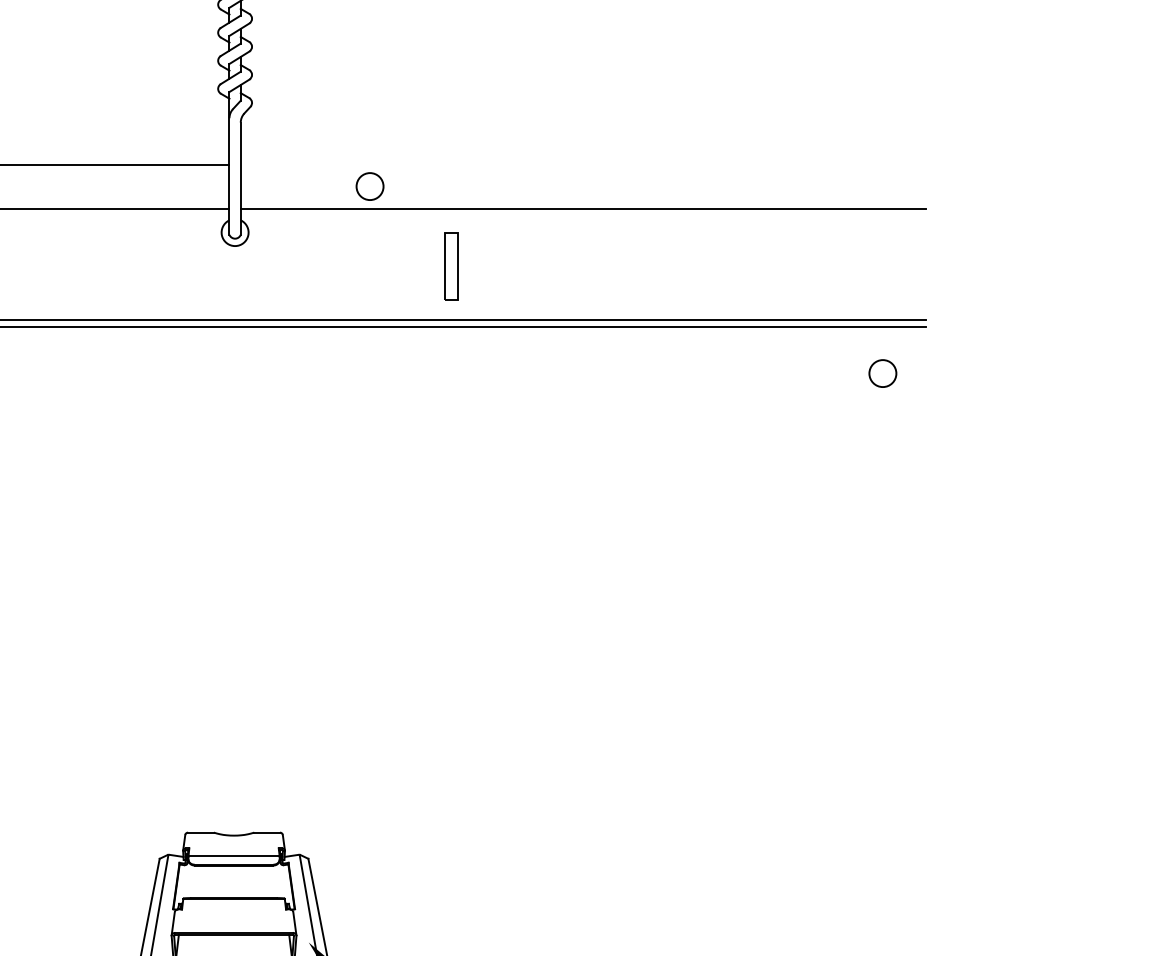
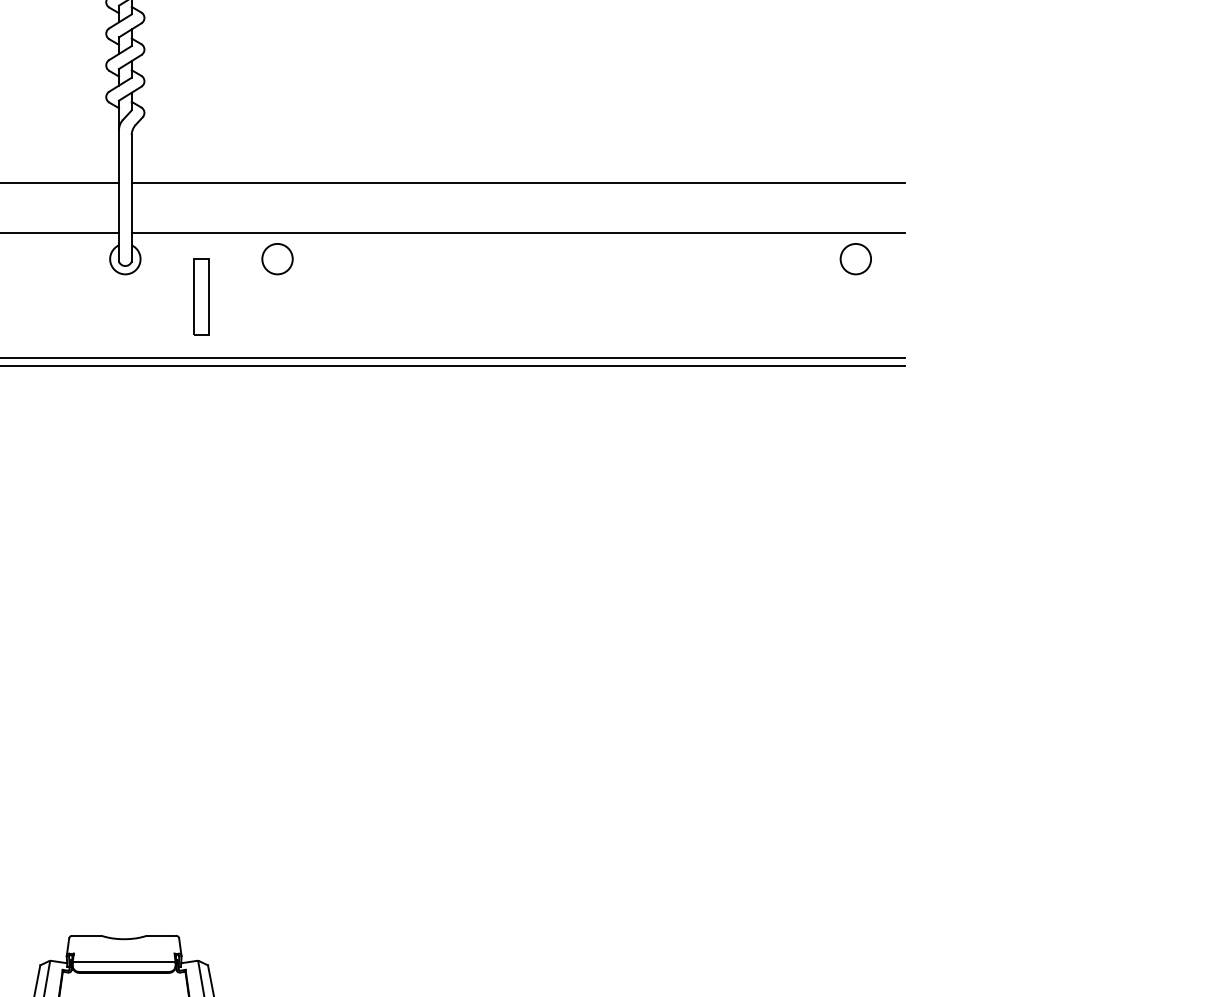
line: (583, 165) -> (518, 183), added
circle: (369, 186) -> (276, 259), moved
part: (451, 266) -> (201, 297), moved
circle: (882, 373) -> (855, 259), moved

